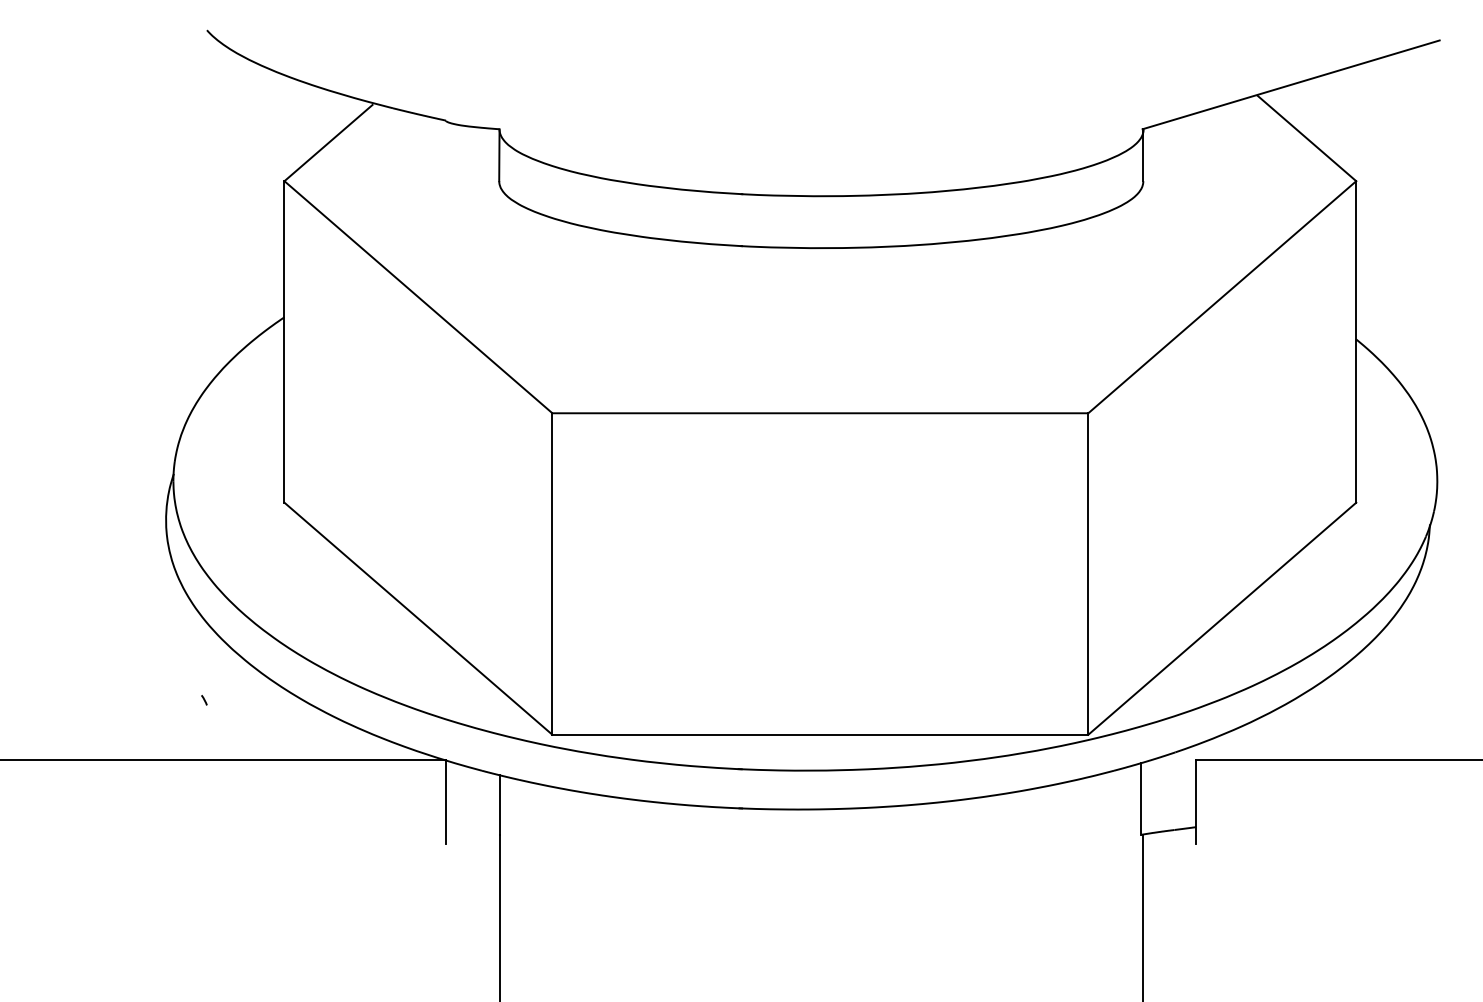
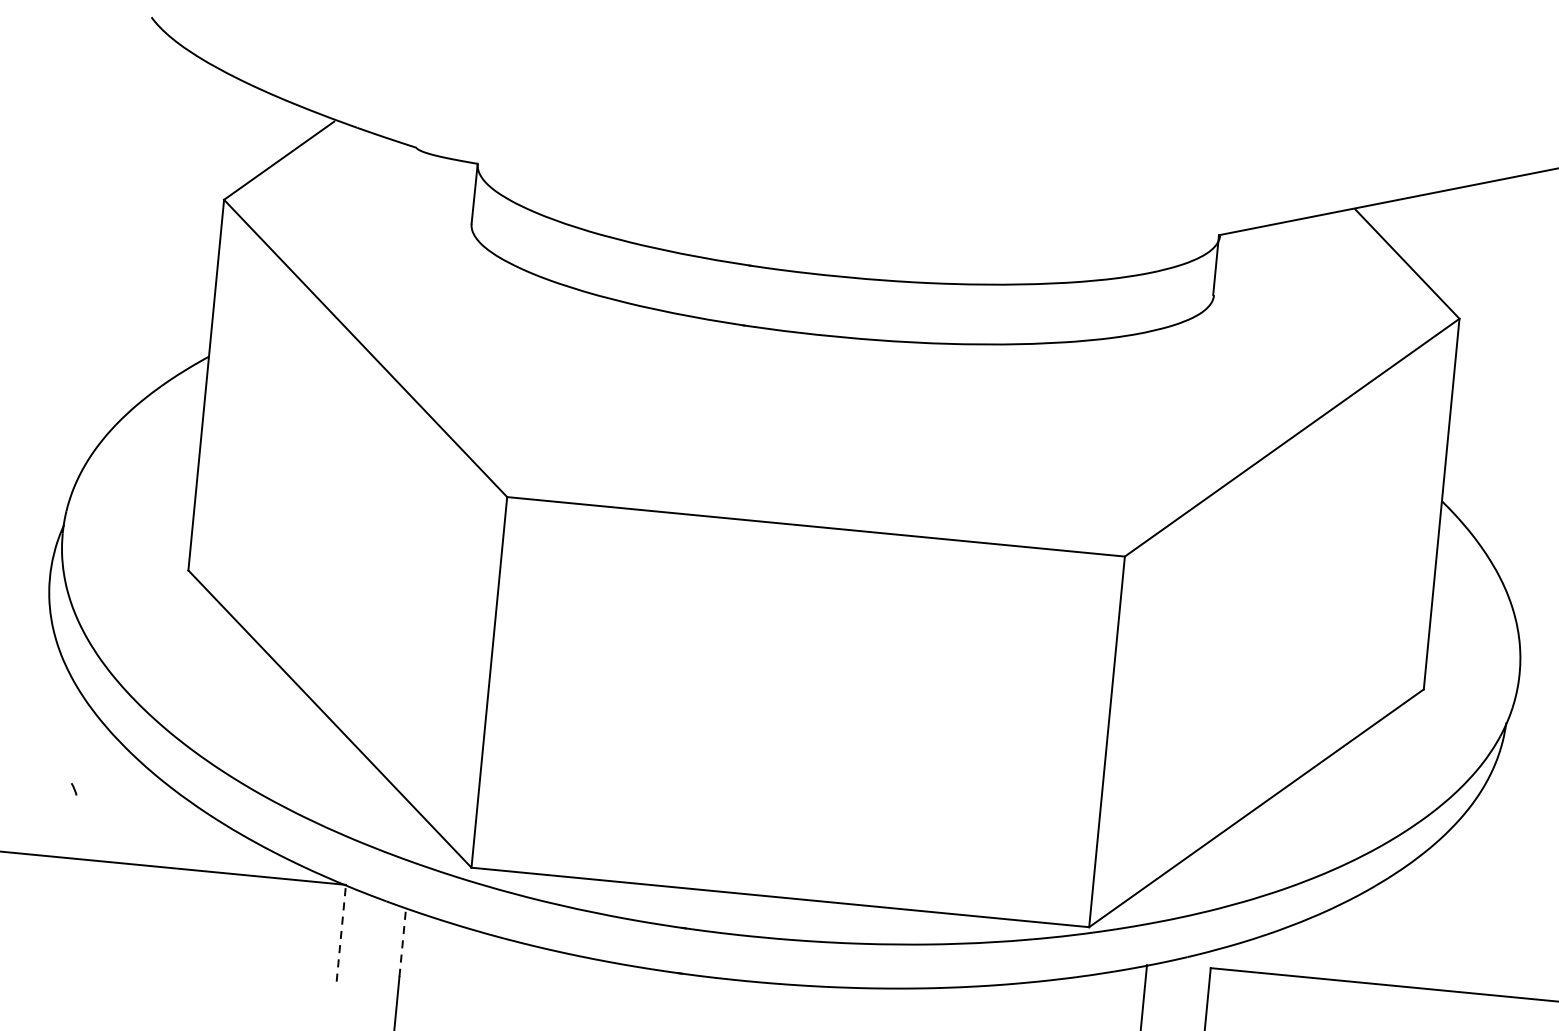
line: (445, 801) -> (340, 932), solid -> dashed
line: (499, 804) -> (402, 942), solid -> dashed

